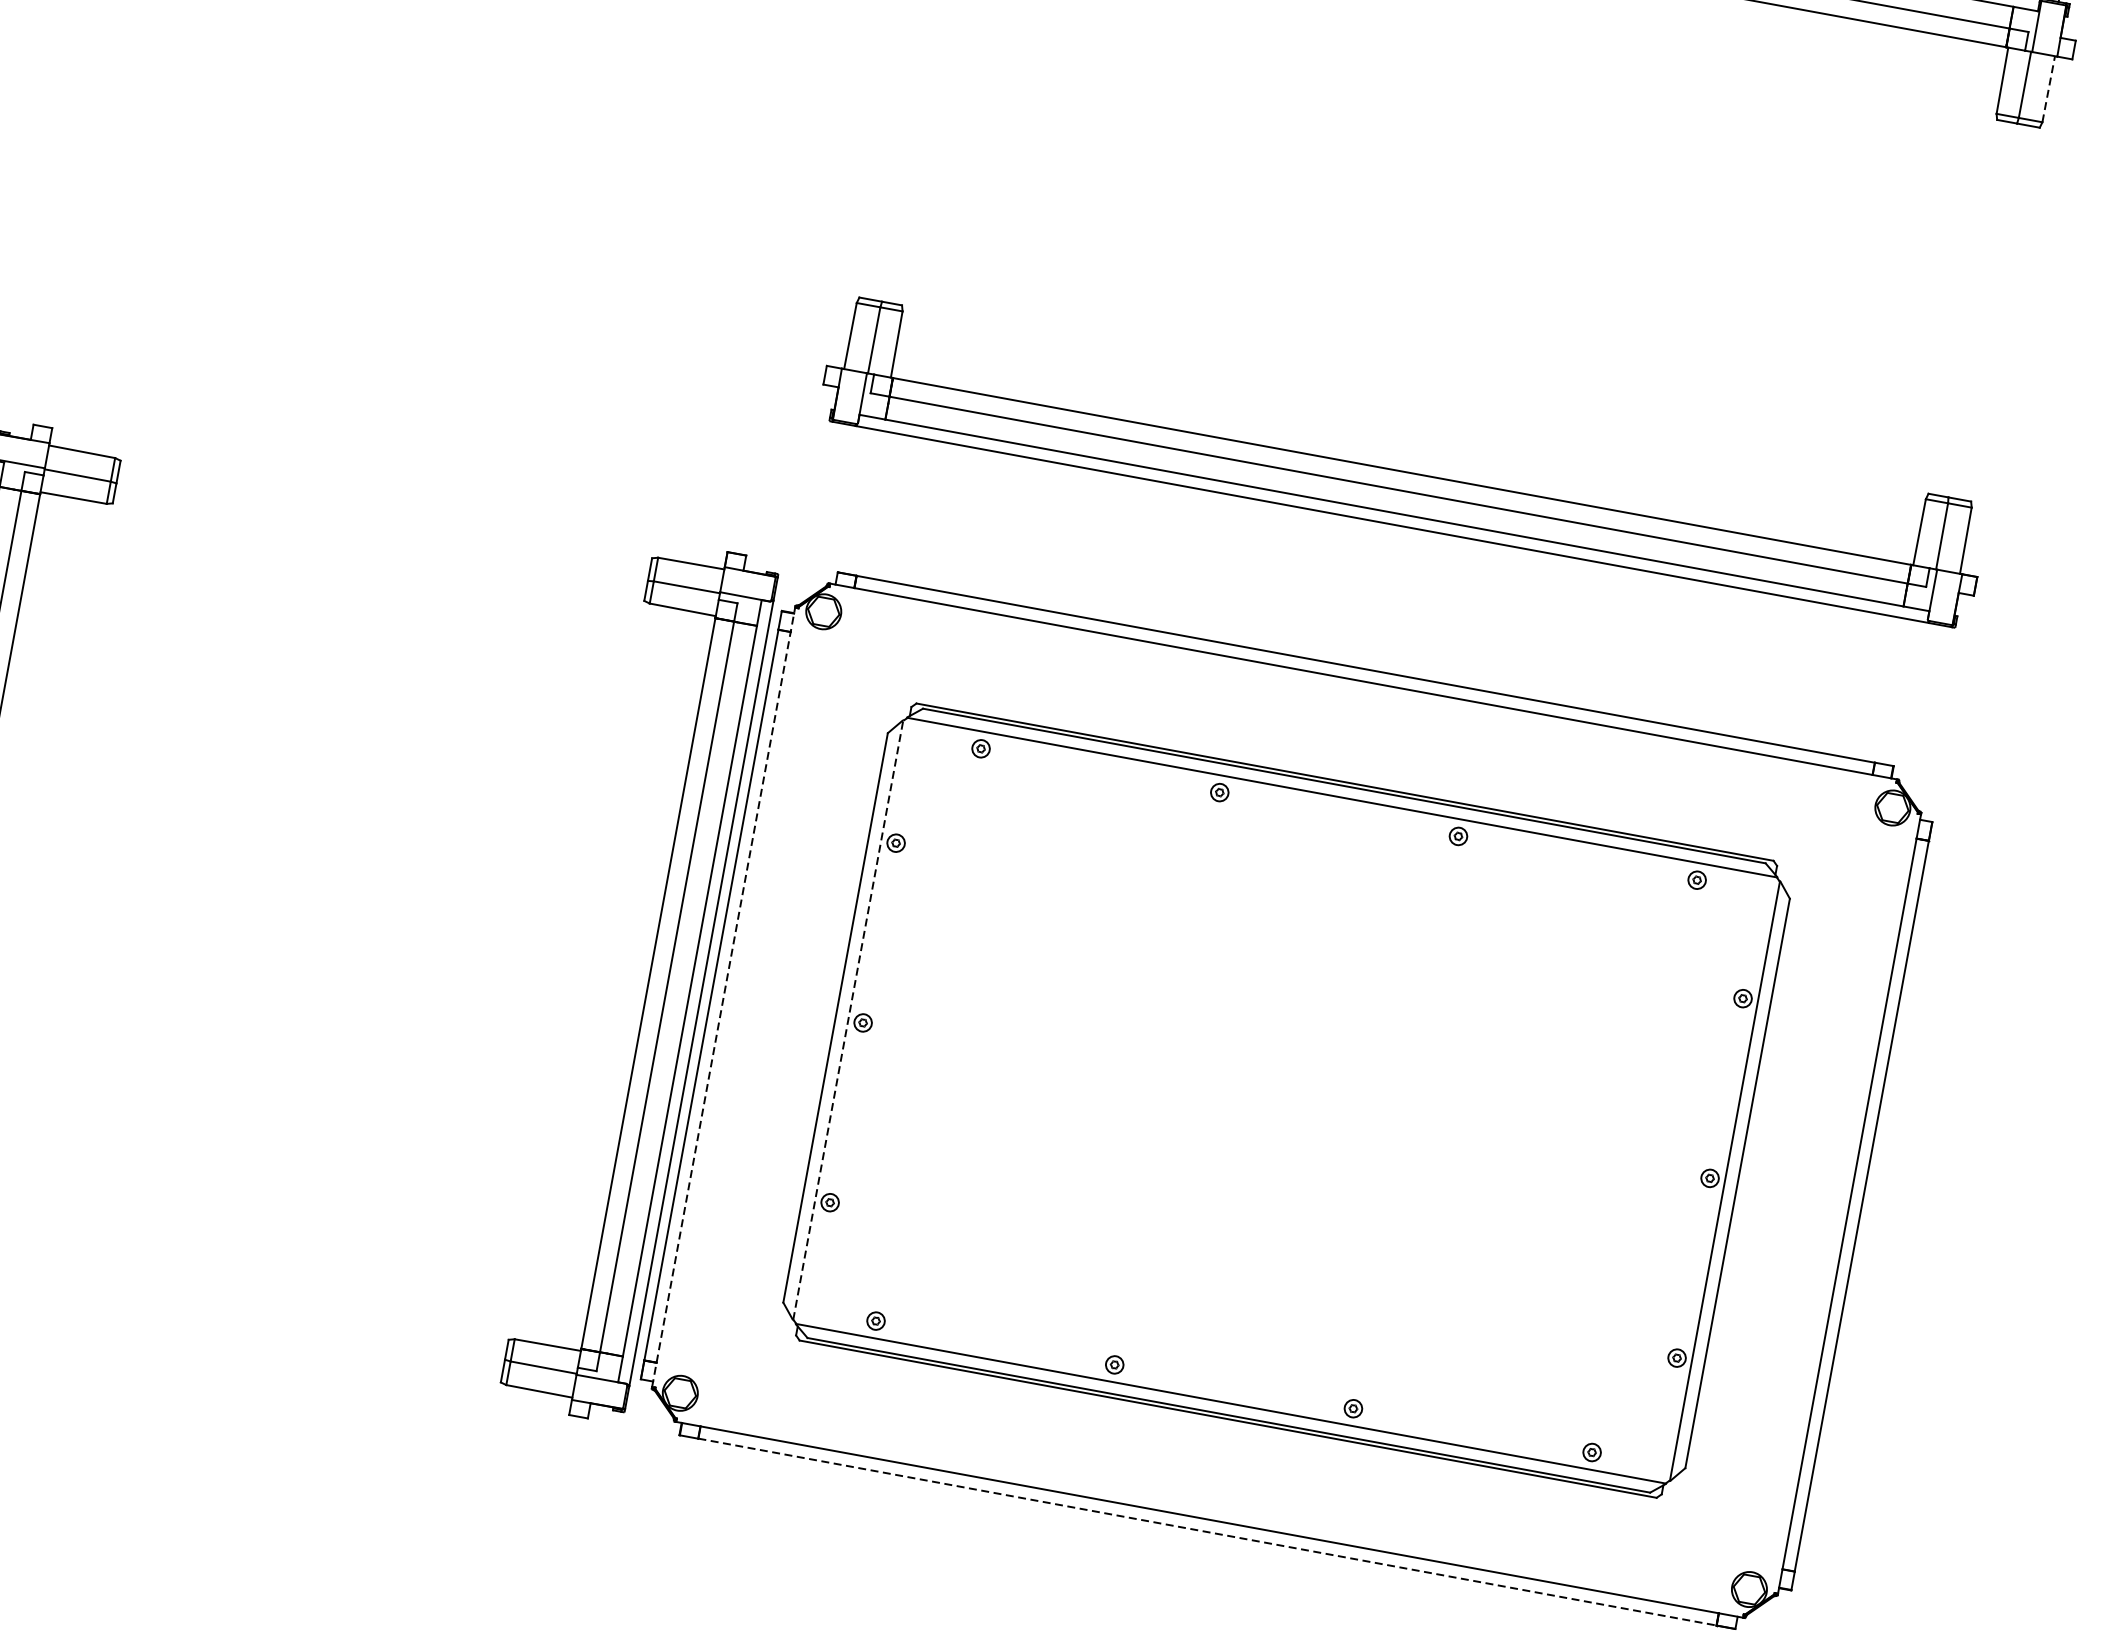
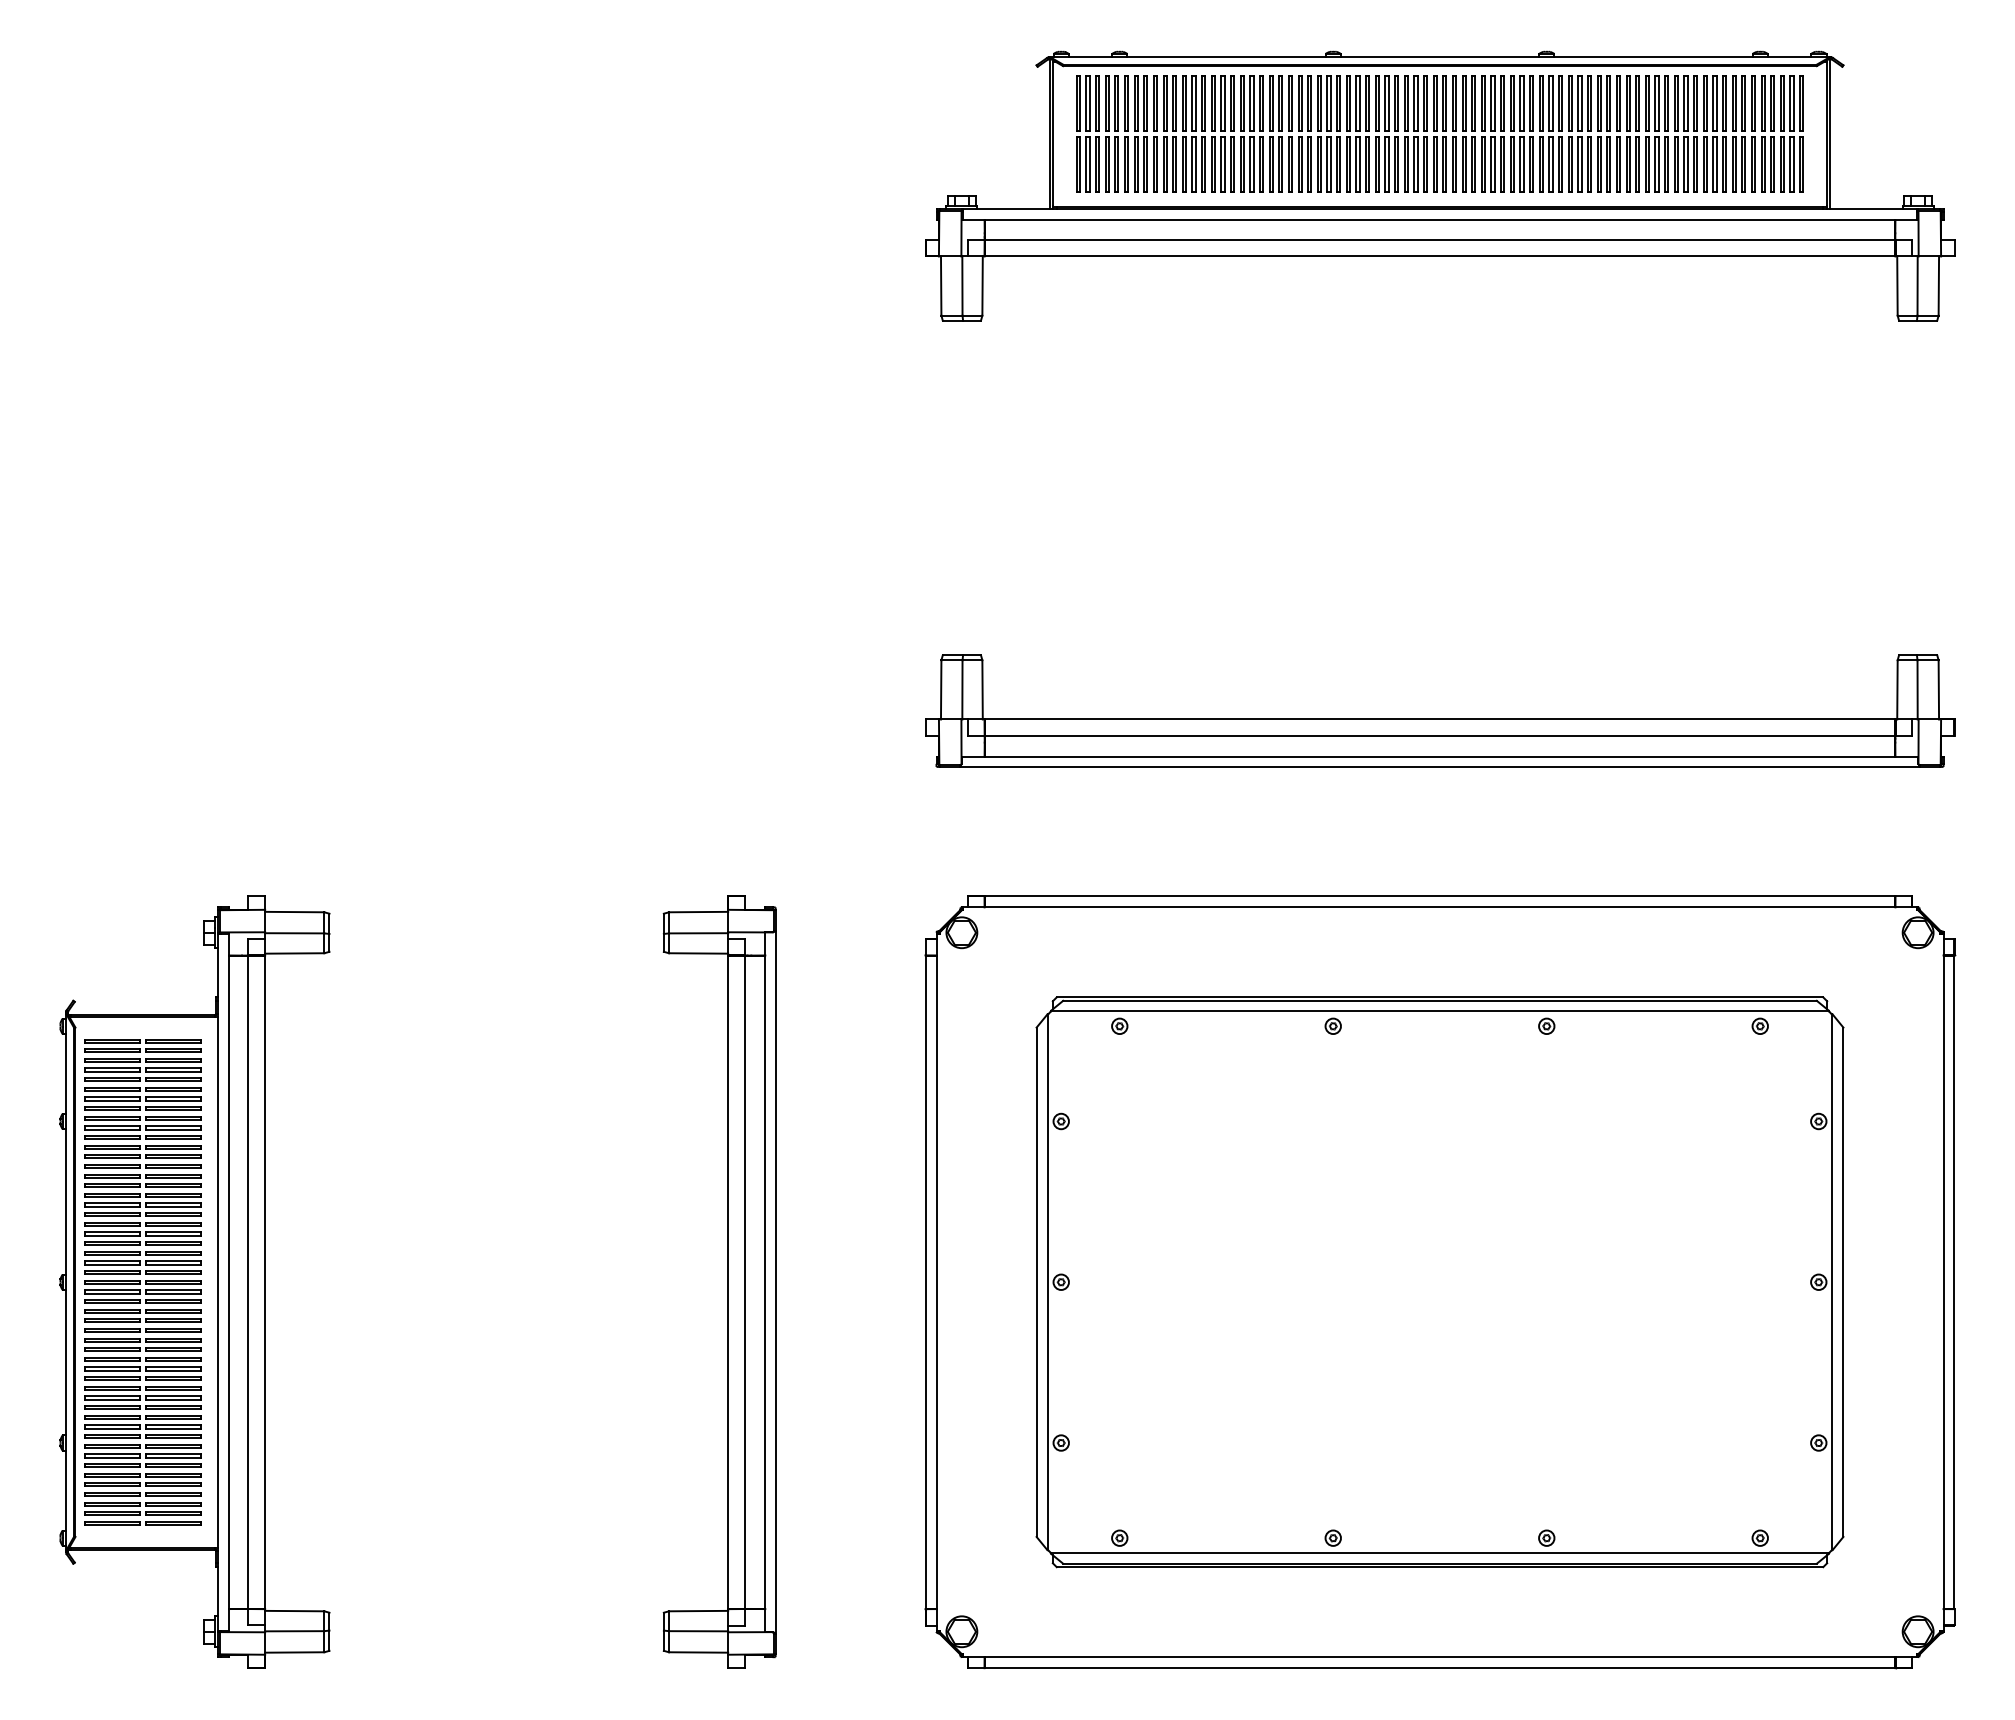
line: (2048, 89) -> (1938, 286), dashed -> solid
part: (647, 982) -> (727, 1281), moved
line: (723, 997) -> (936, 1282), dashed -> solid
line: (847, 1019) -> (1047, 1281), dashed -> solid
line: (1207, 1532) -> (1440, 1668), dashed -> solid

